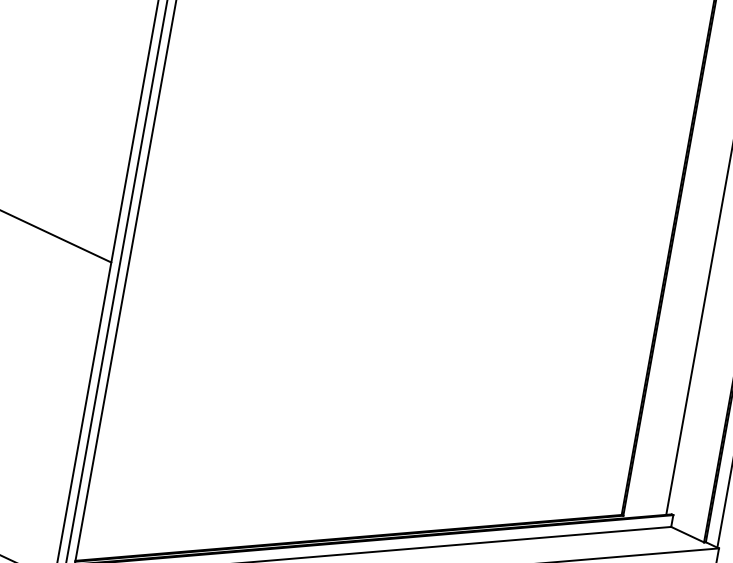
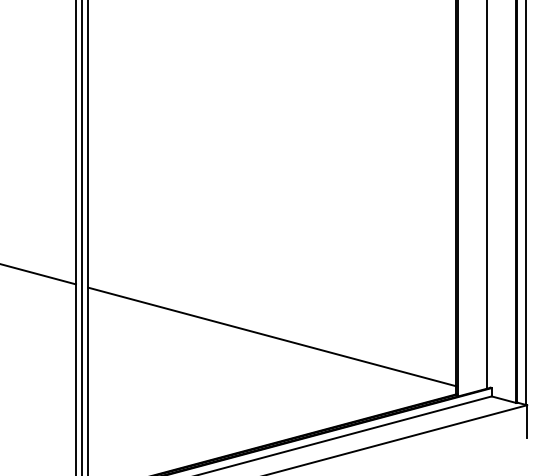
line: (376, 386) -> (272, 336), added

